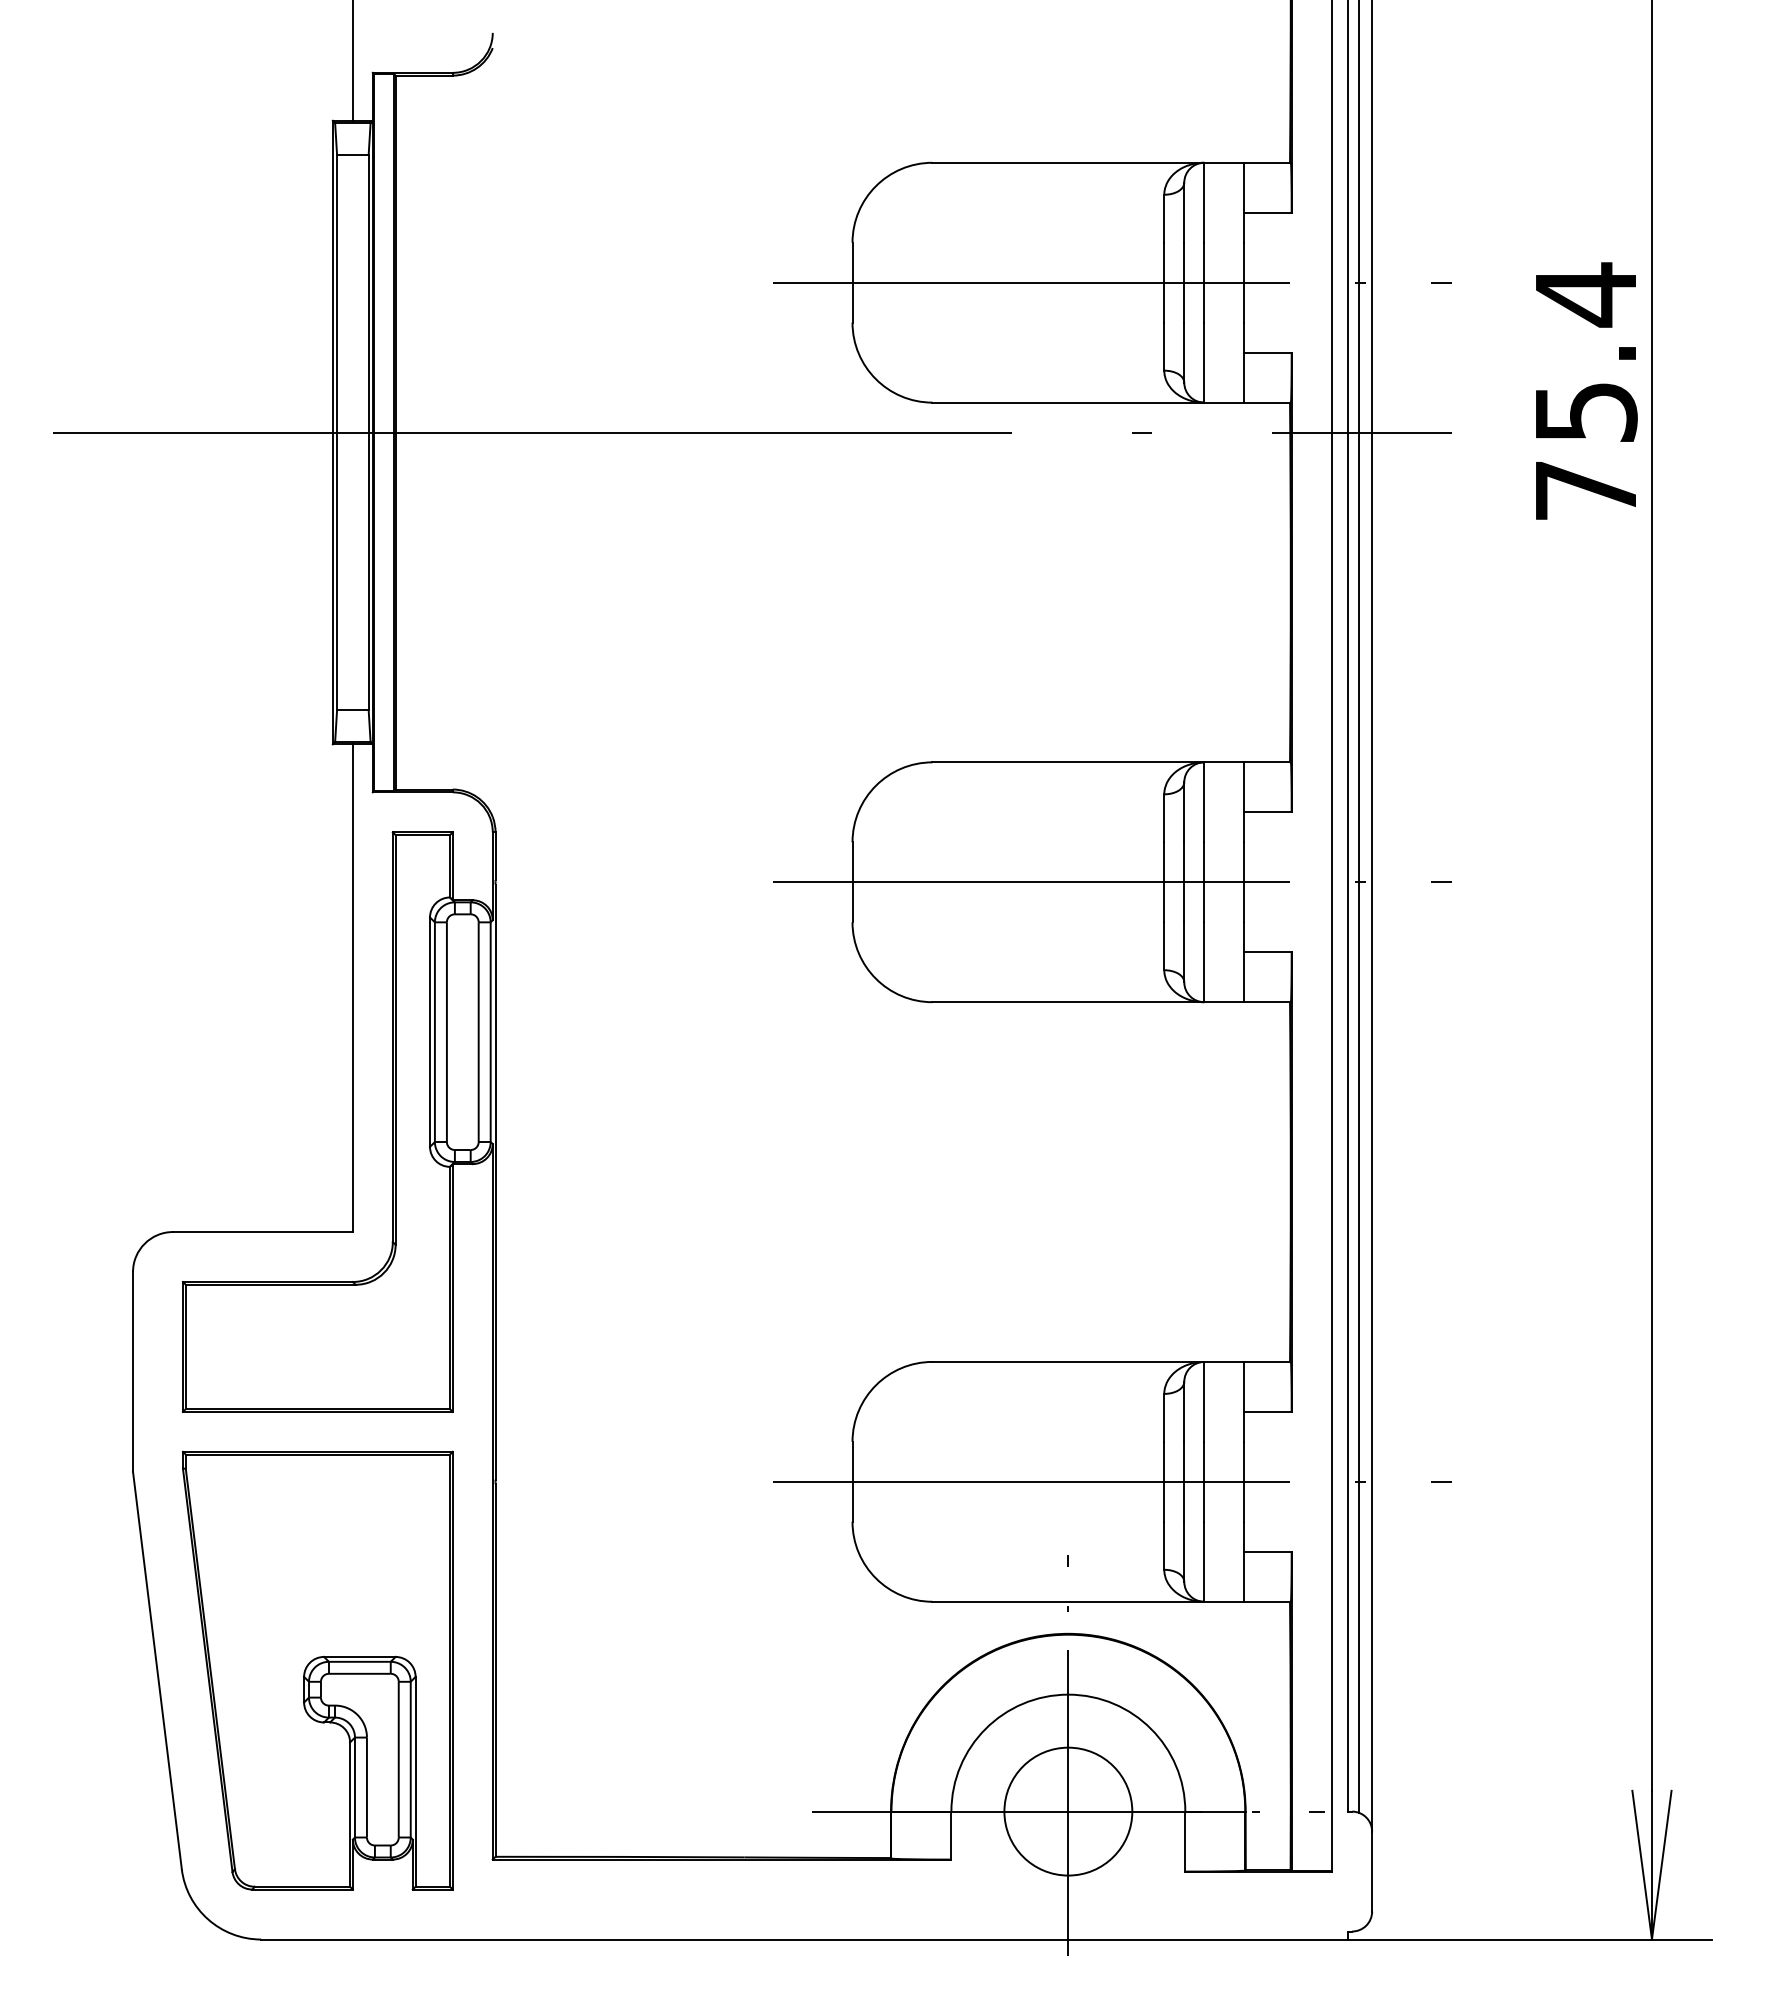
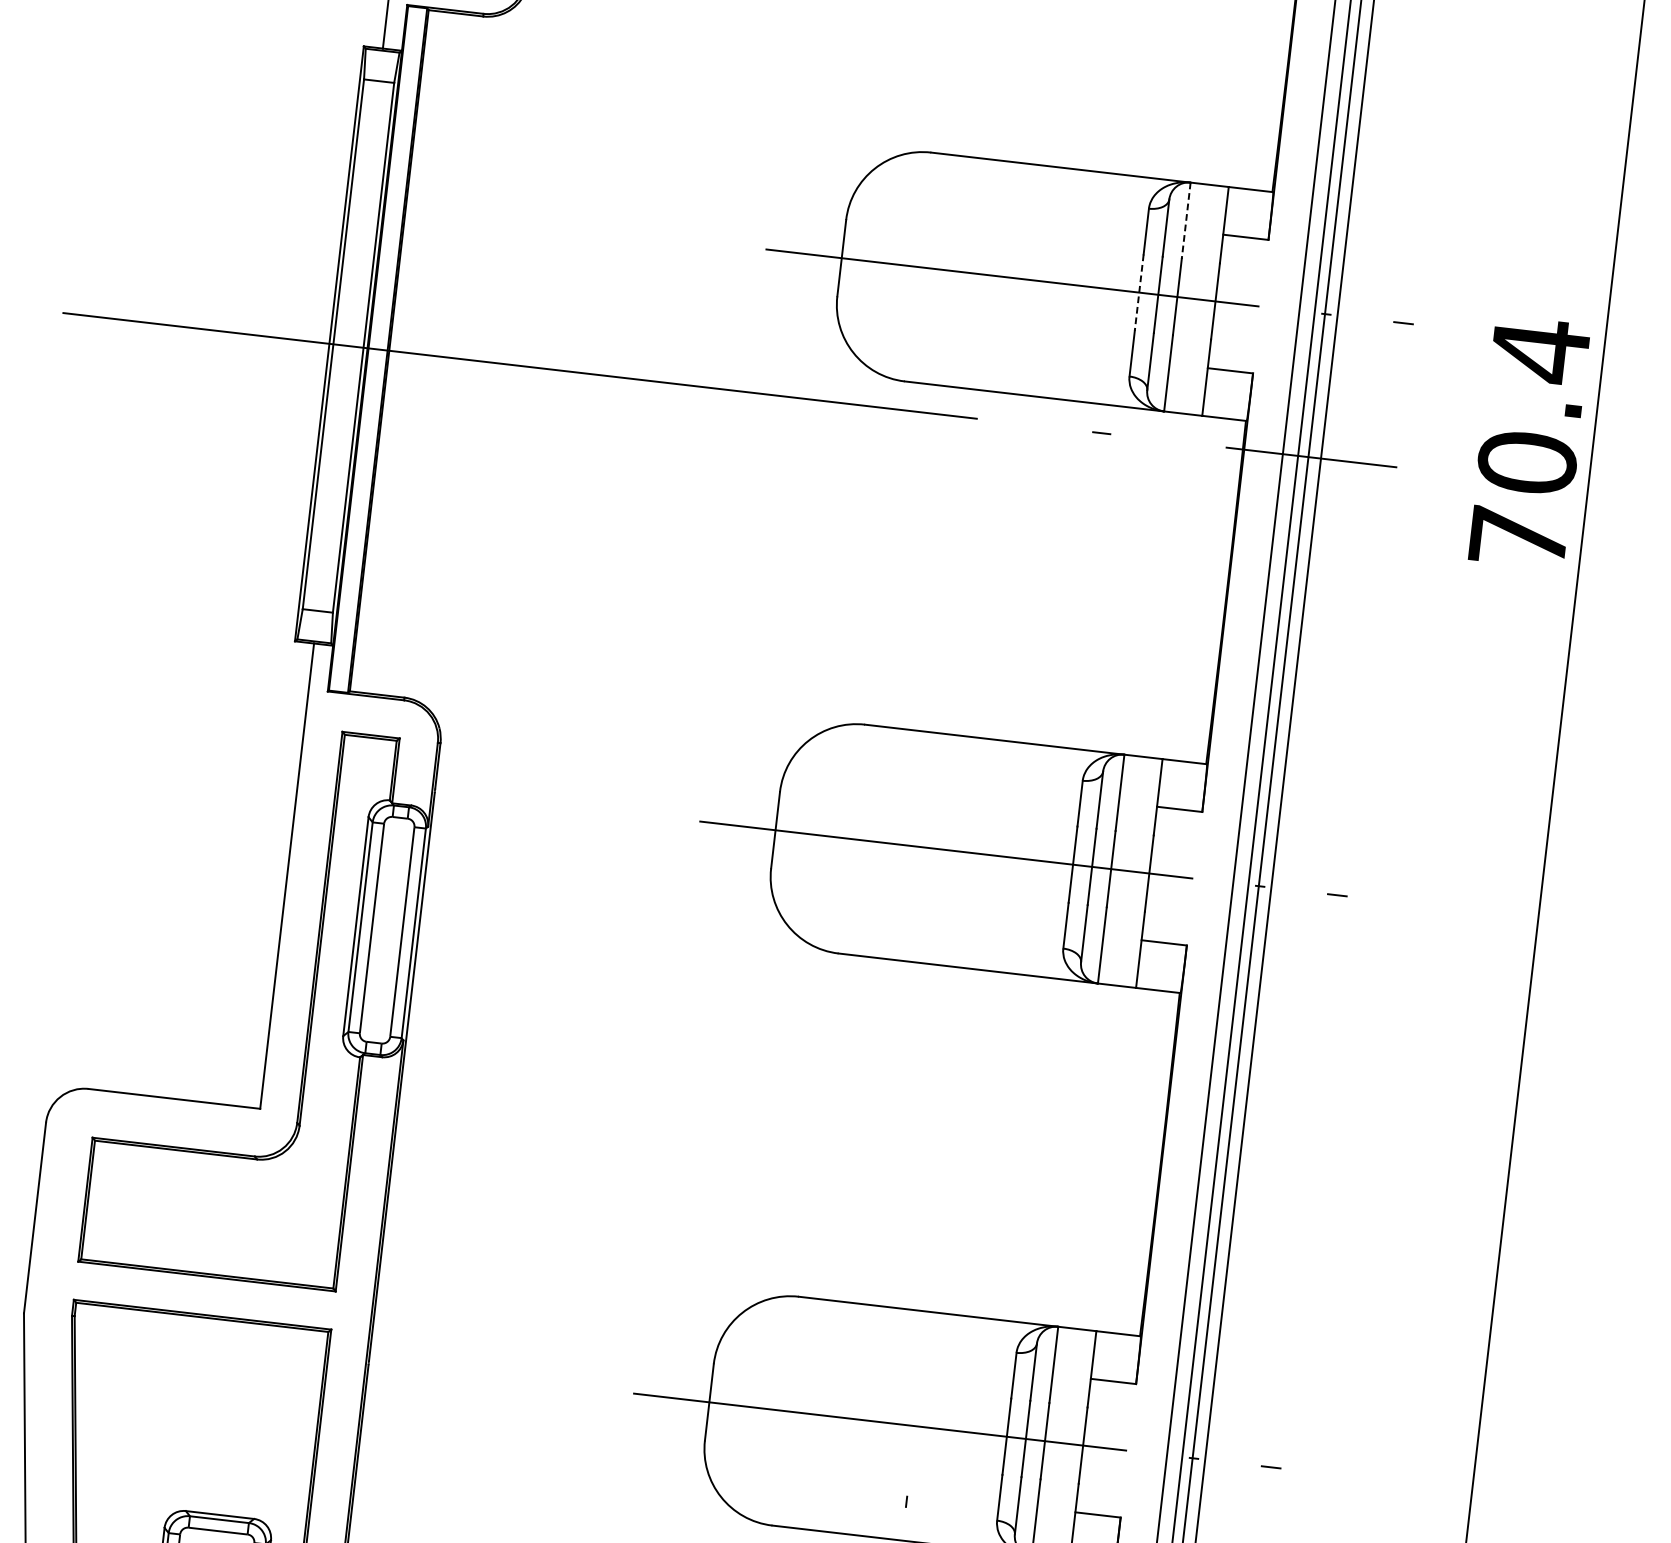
line: (1204, 202) -> (1186, 220), solid -> dashed
line: (1164, 282) -> (1139, 292), solid -> dashed
text: (1585, 412) -> (1526, 462), 75.4 -> 70.4

